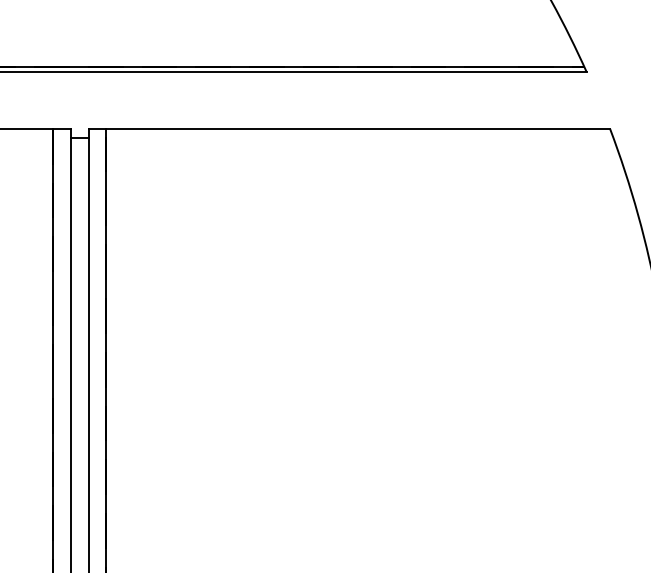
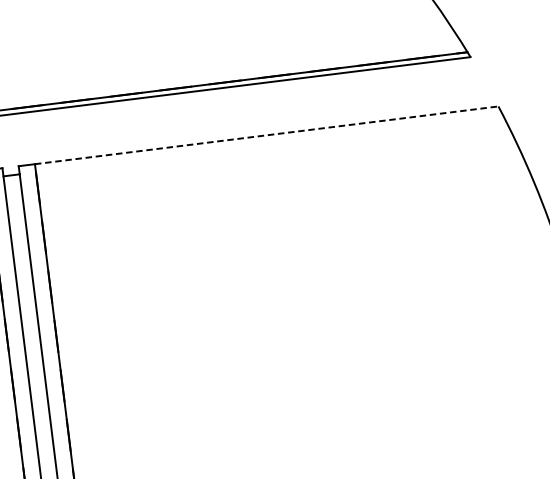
line: (358, 128) -> (266, 135), solid -> dashed

